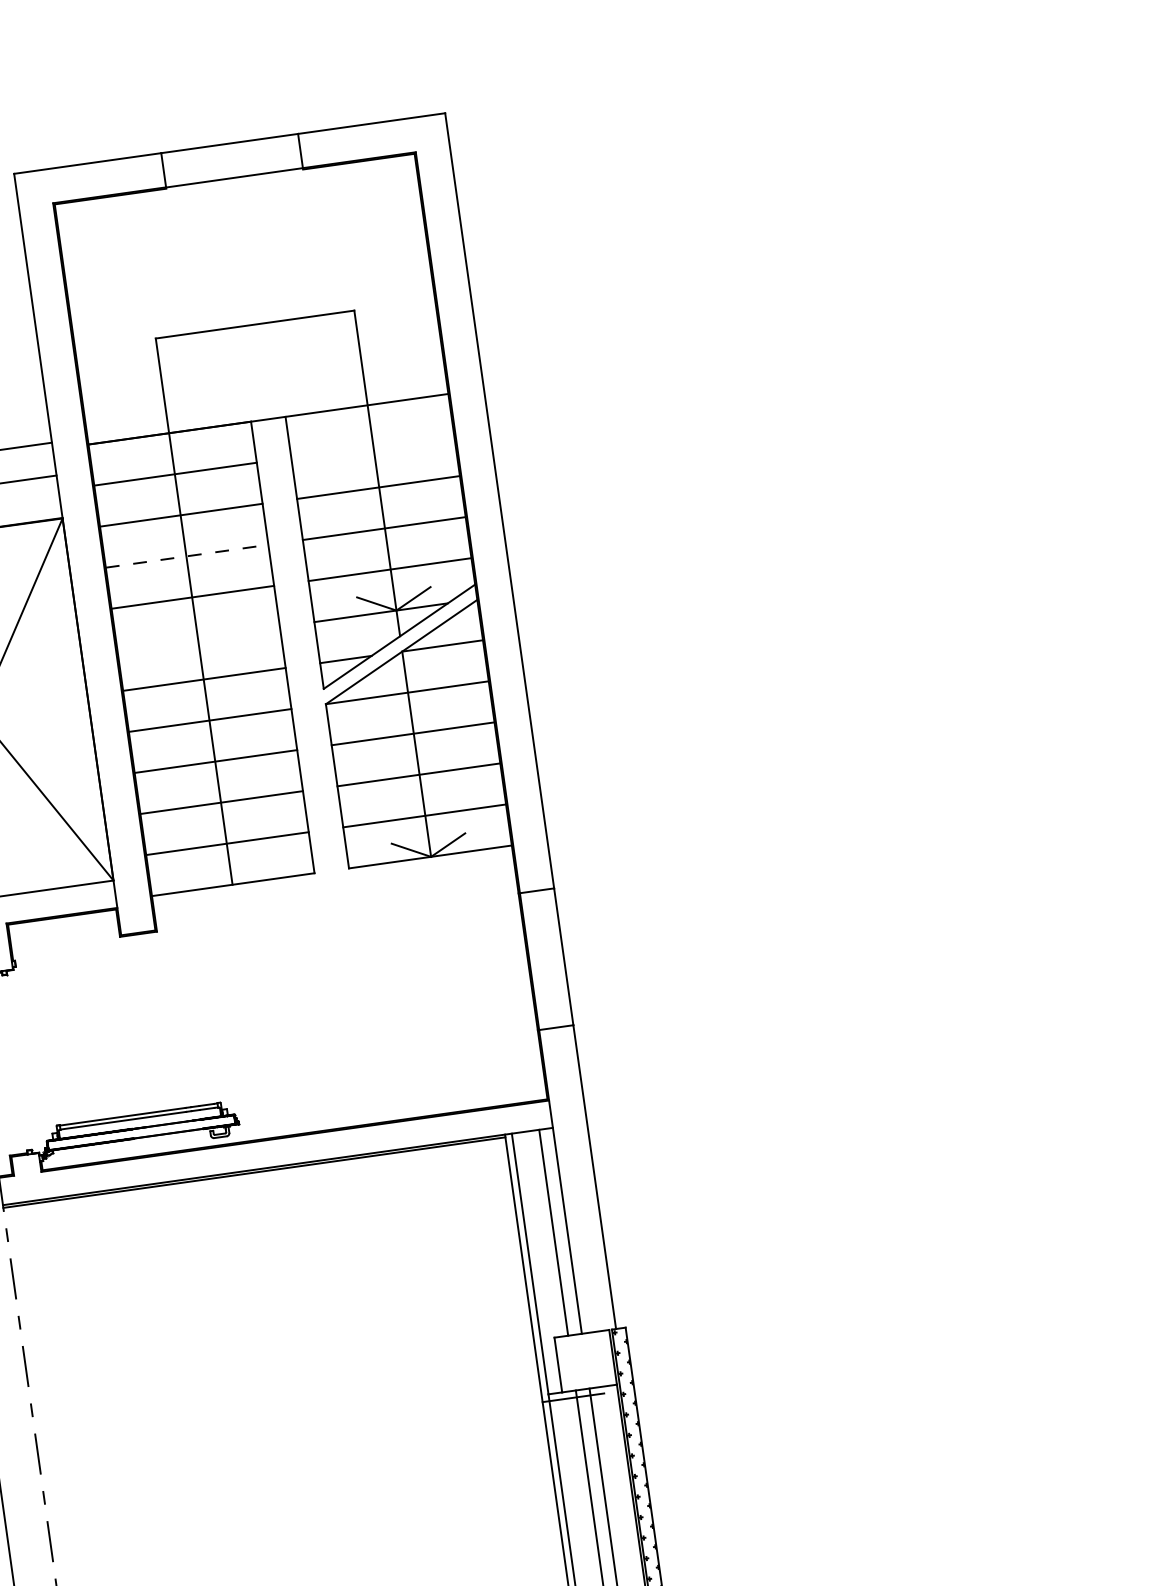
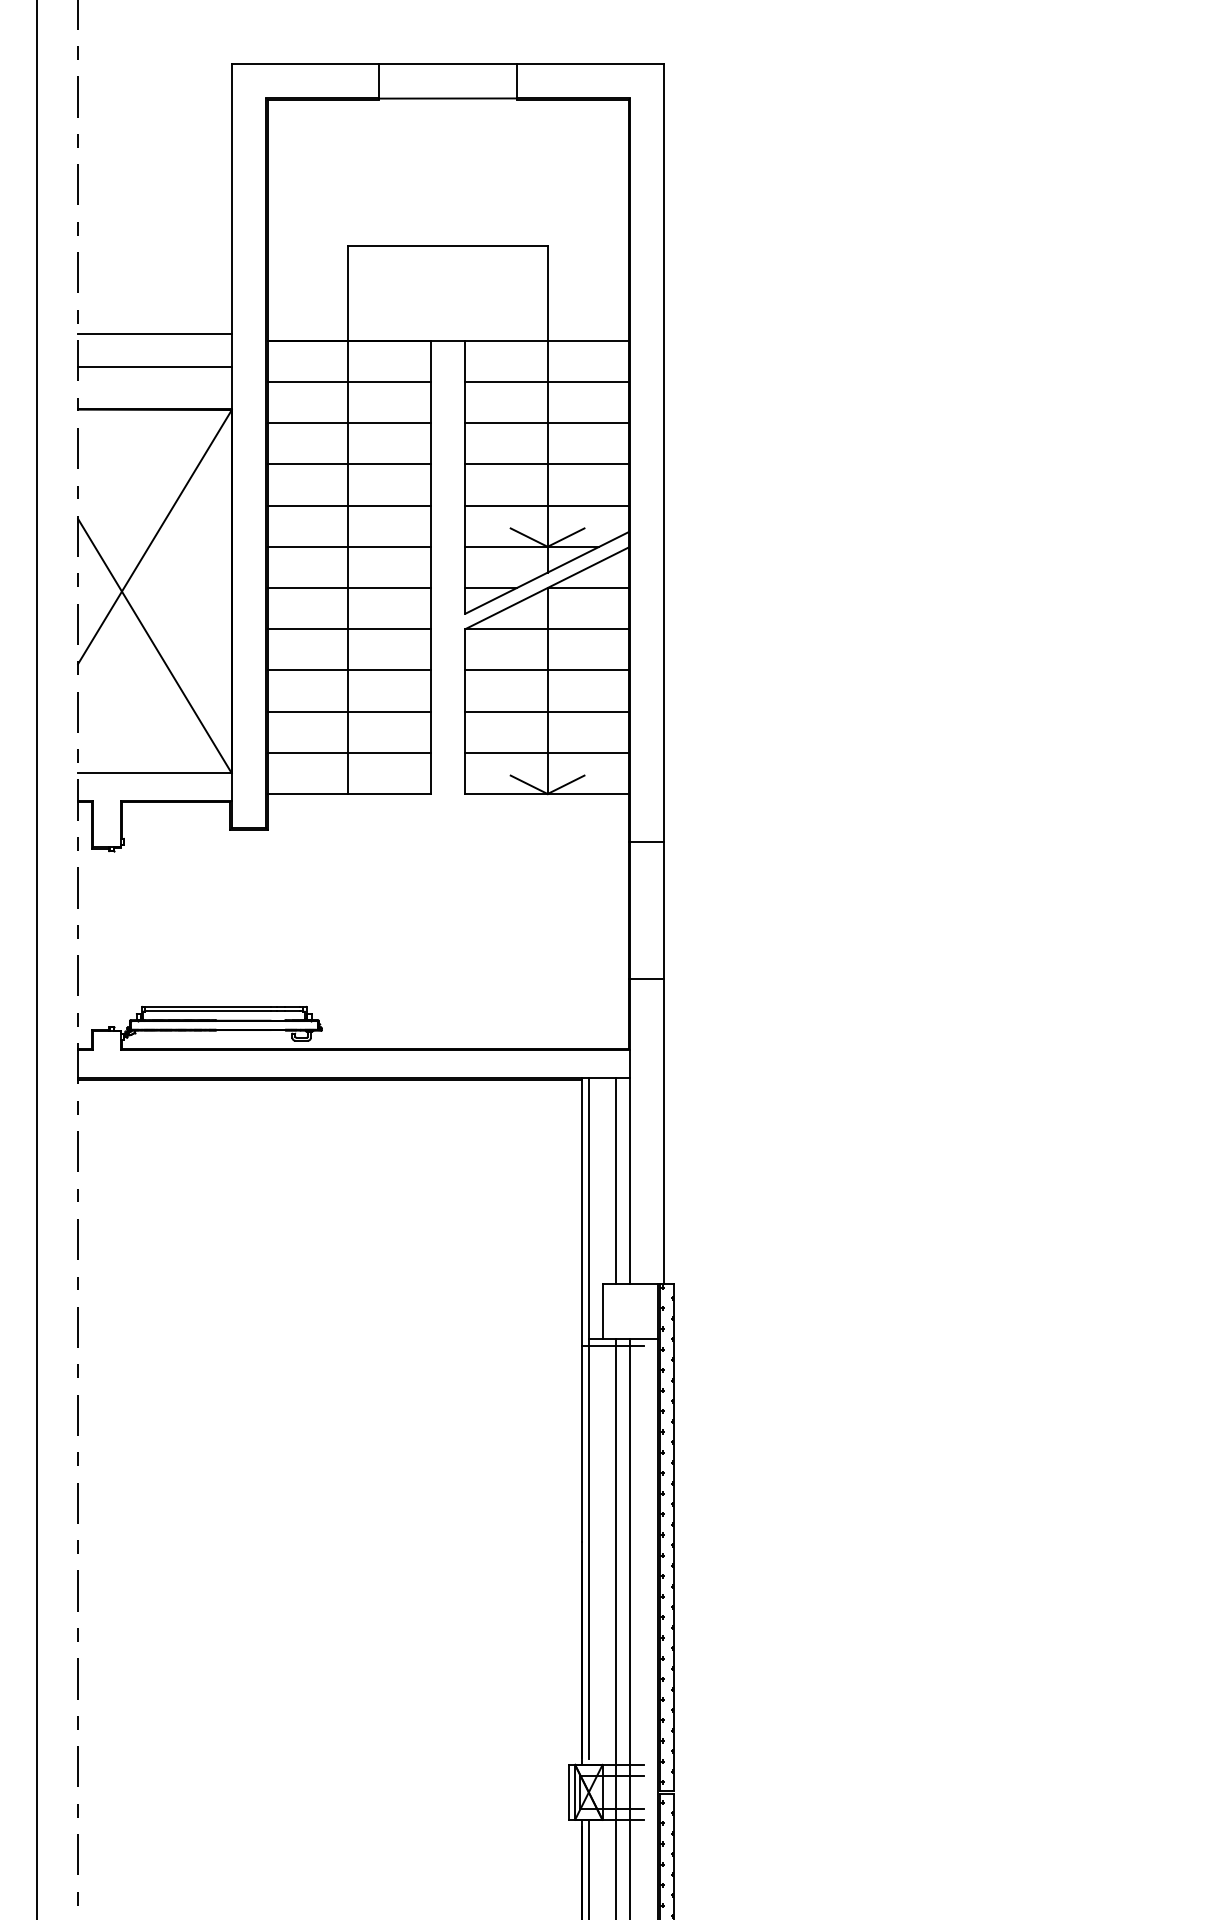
line: (372, 447) -> (546, 382), added
line: (187, 556) -> (349, 464), dashed -> solid
line: (197, 638) -> (348, 546), added

